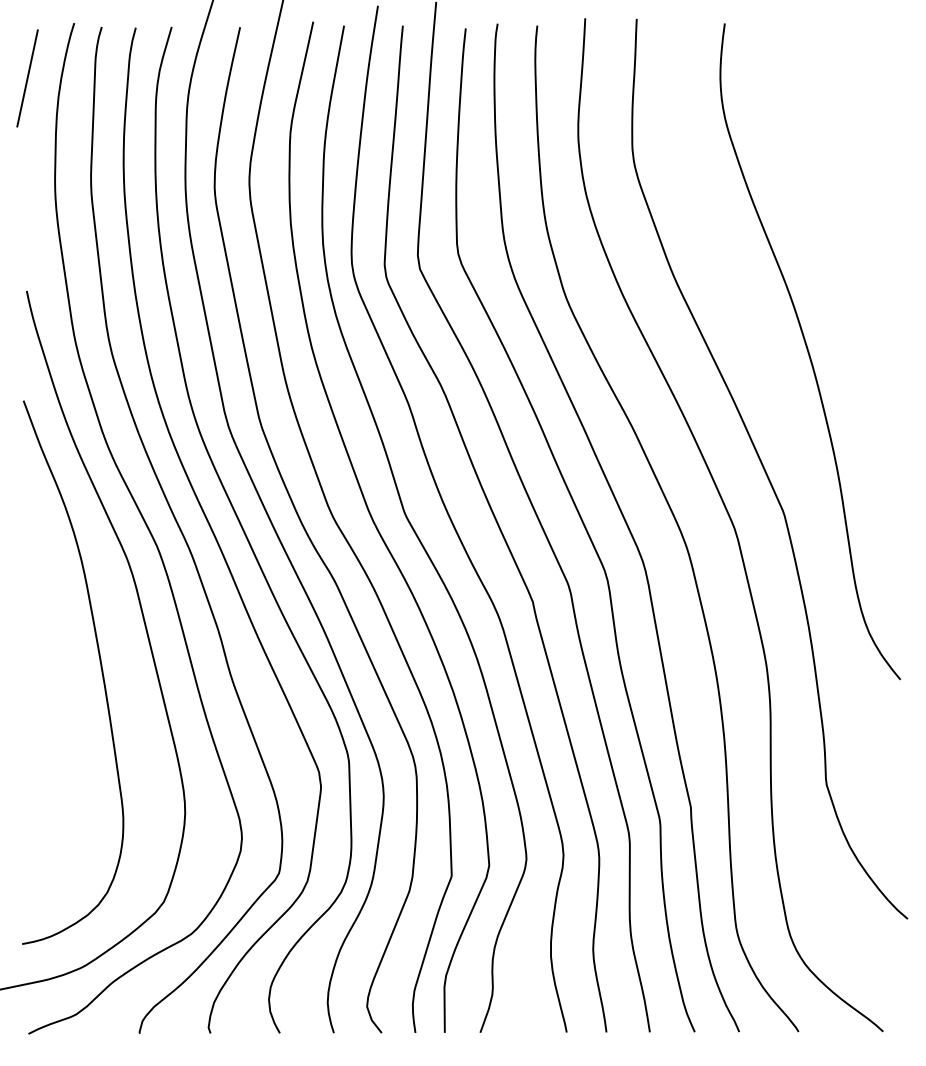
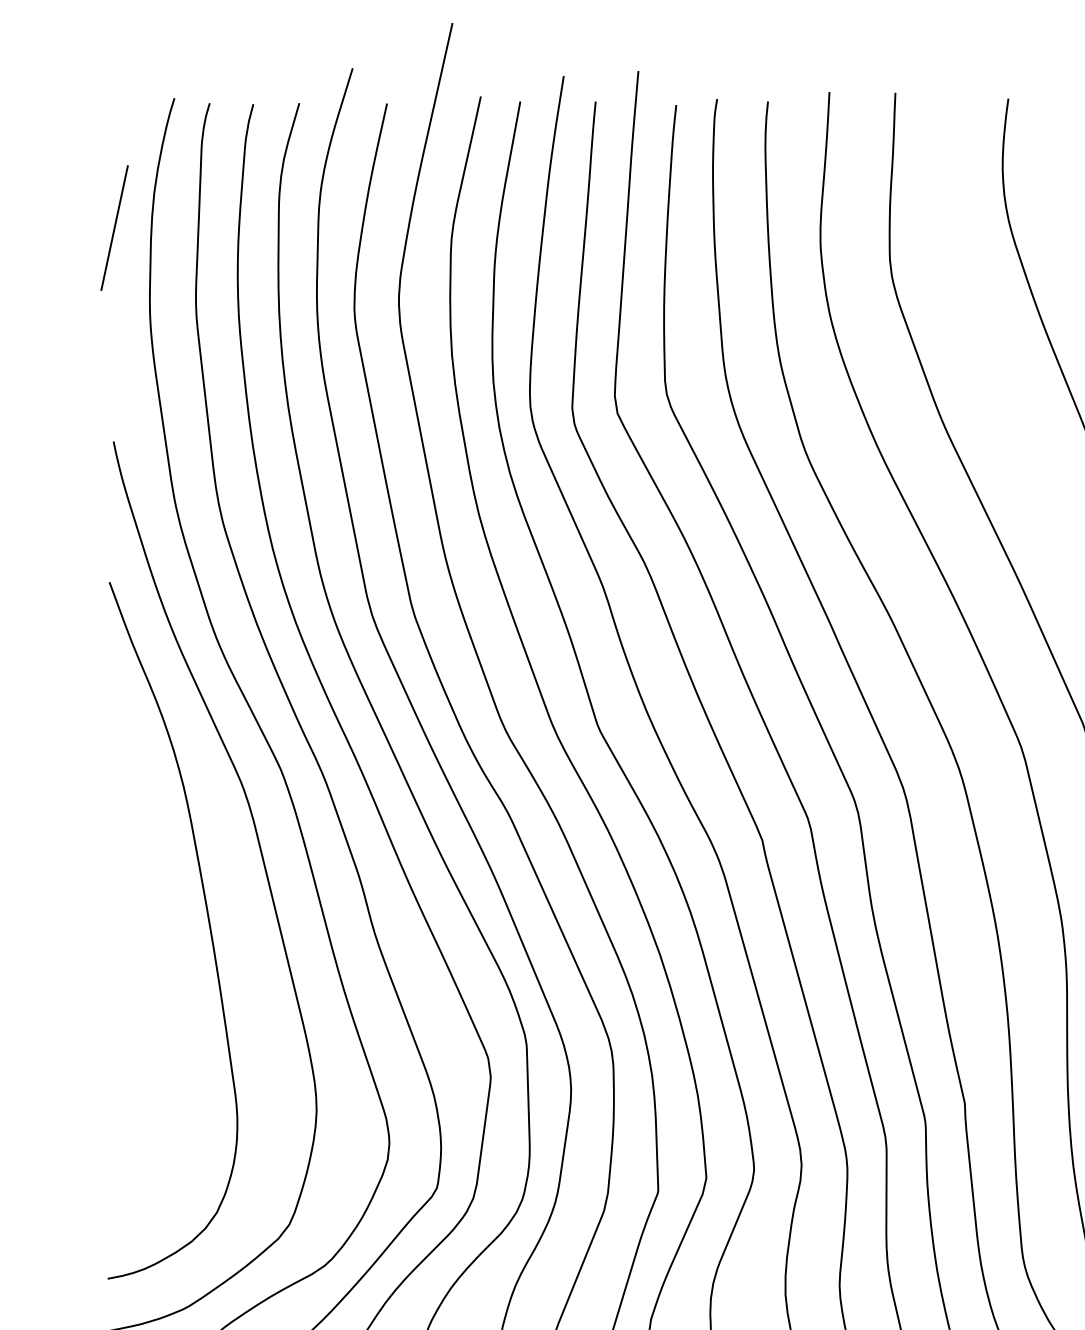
line: (27, 78) -> (114, 228), moved

